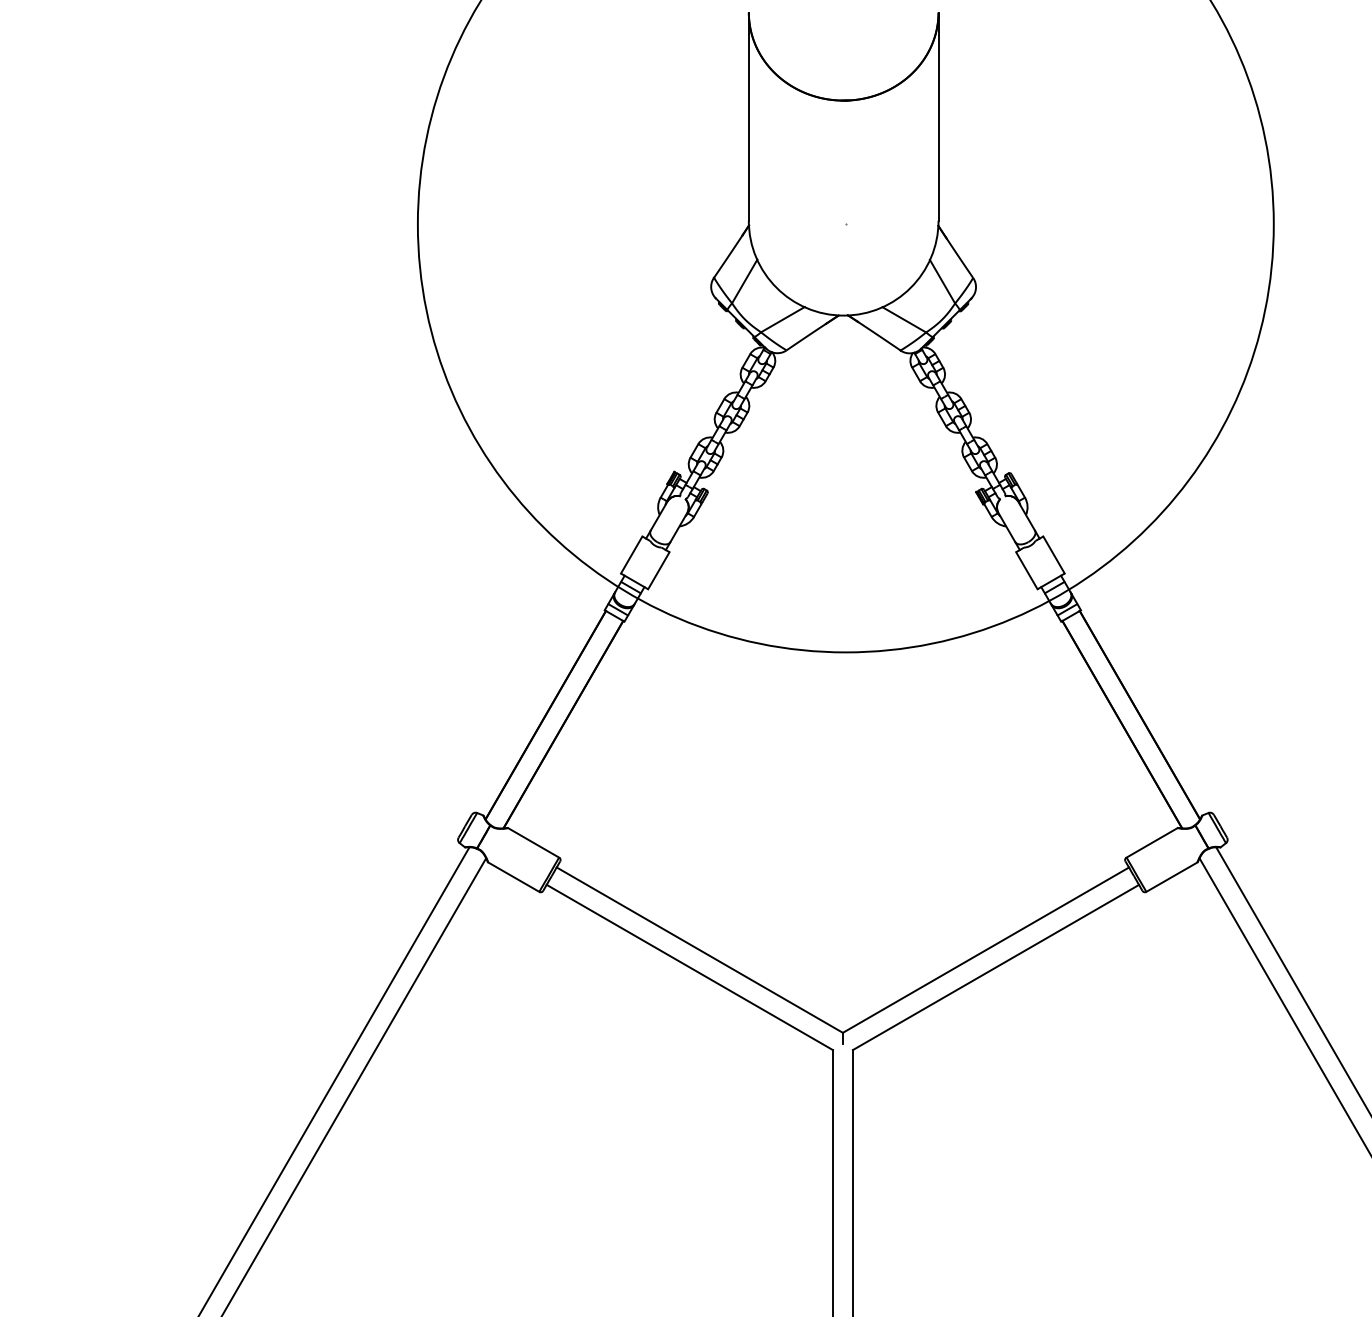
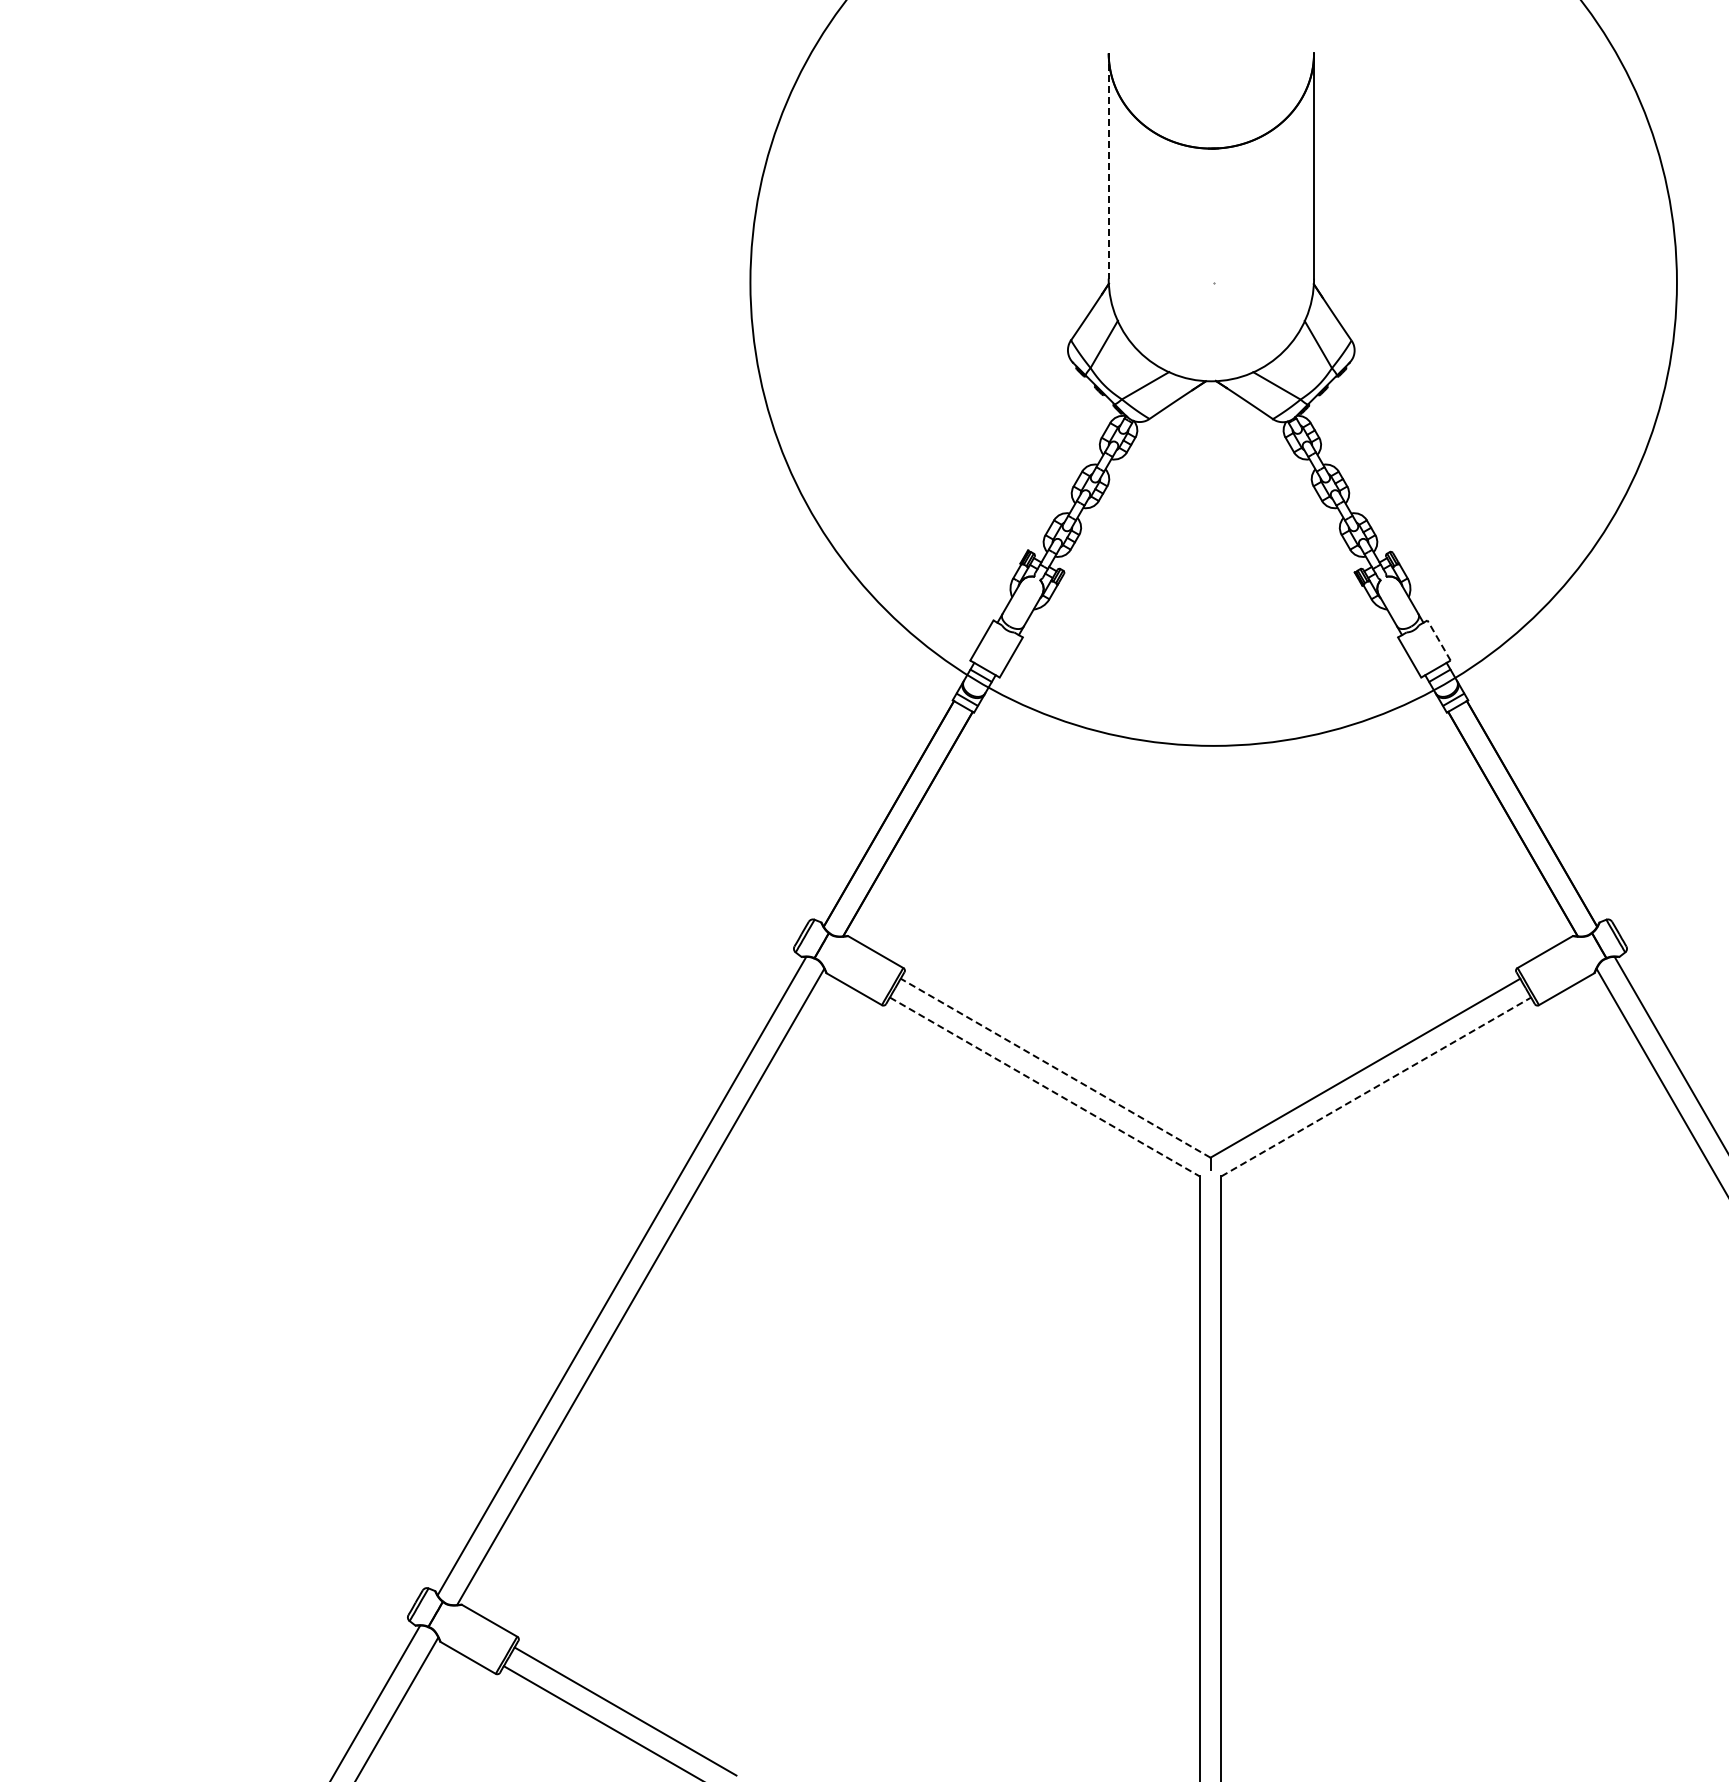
line: (748, 117) -> (1108, 166), solid -> dashed
line: (1053, 555) -> (1438, 640), solid -> dashed
line: (699, 950) -> (1055, 1068), solid -> dashed
line: (689, 967) -> (1044, 1086), solid -> dashed
line: (996, 967) -> (1376, 1086), solid -> dashed

